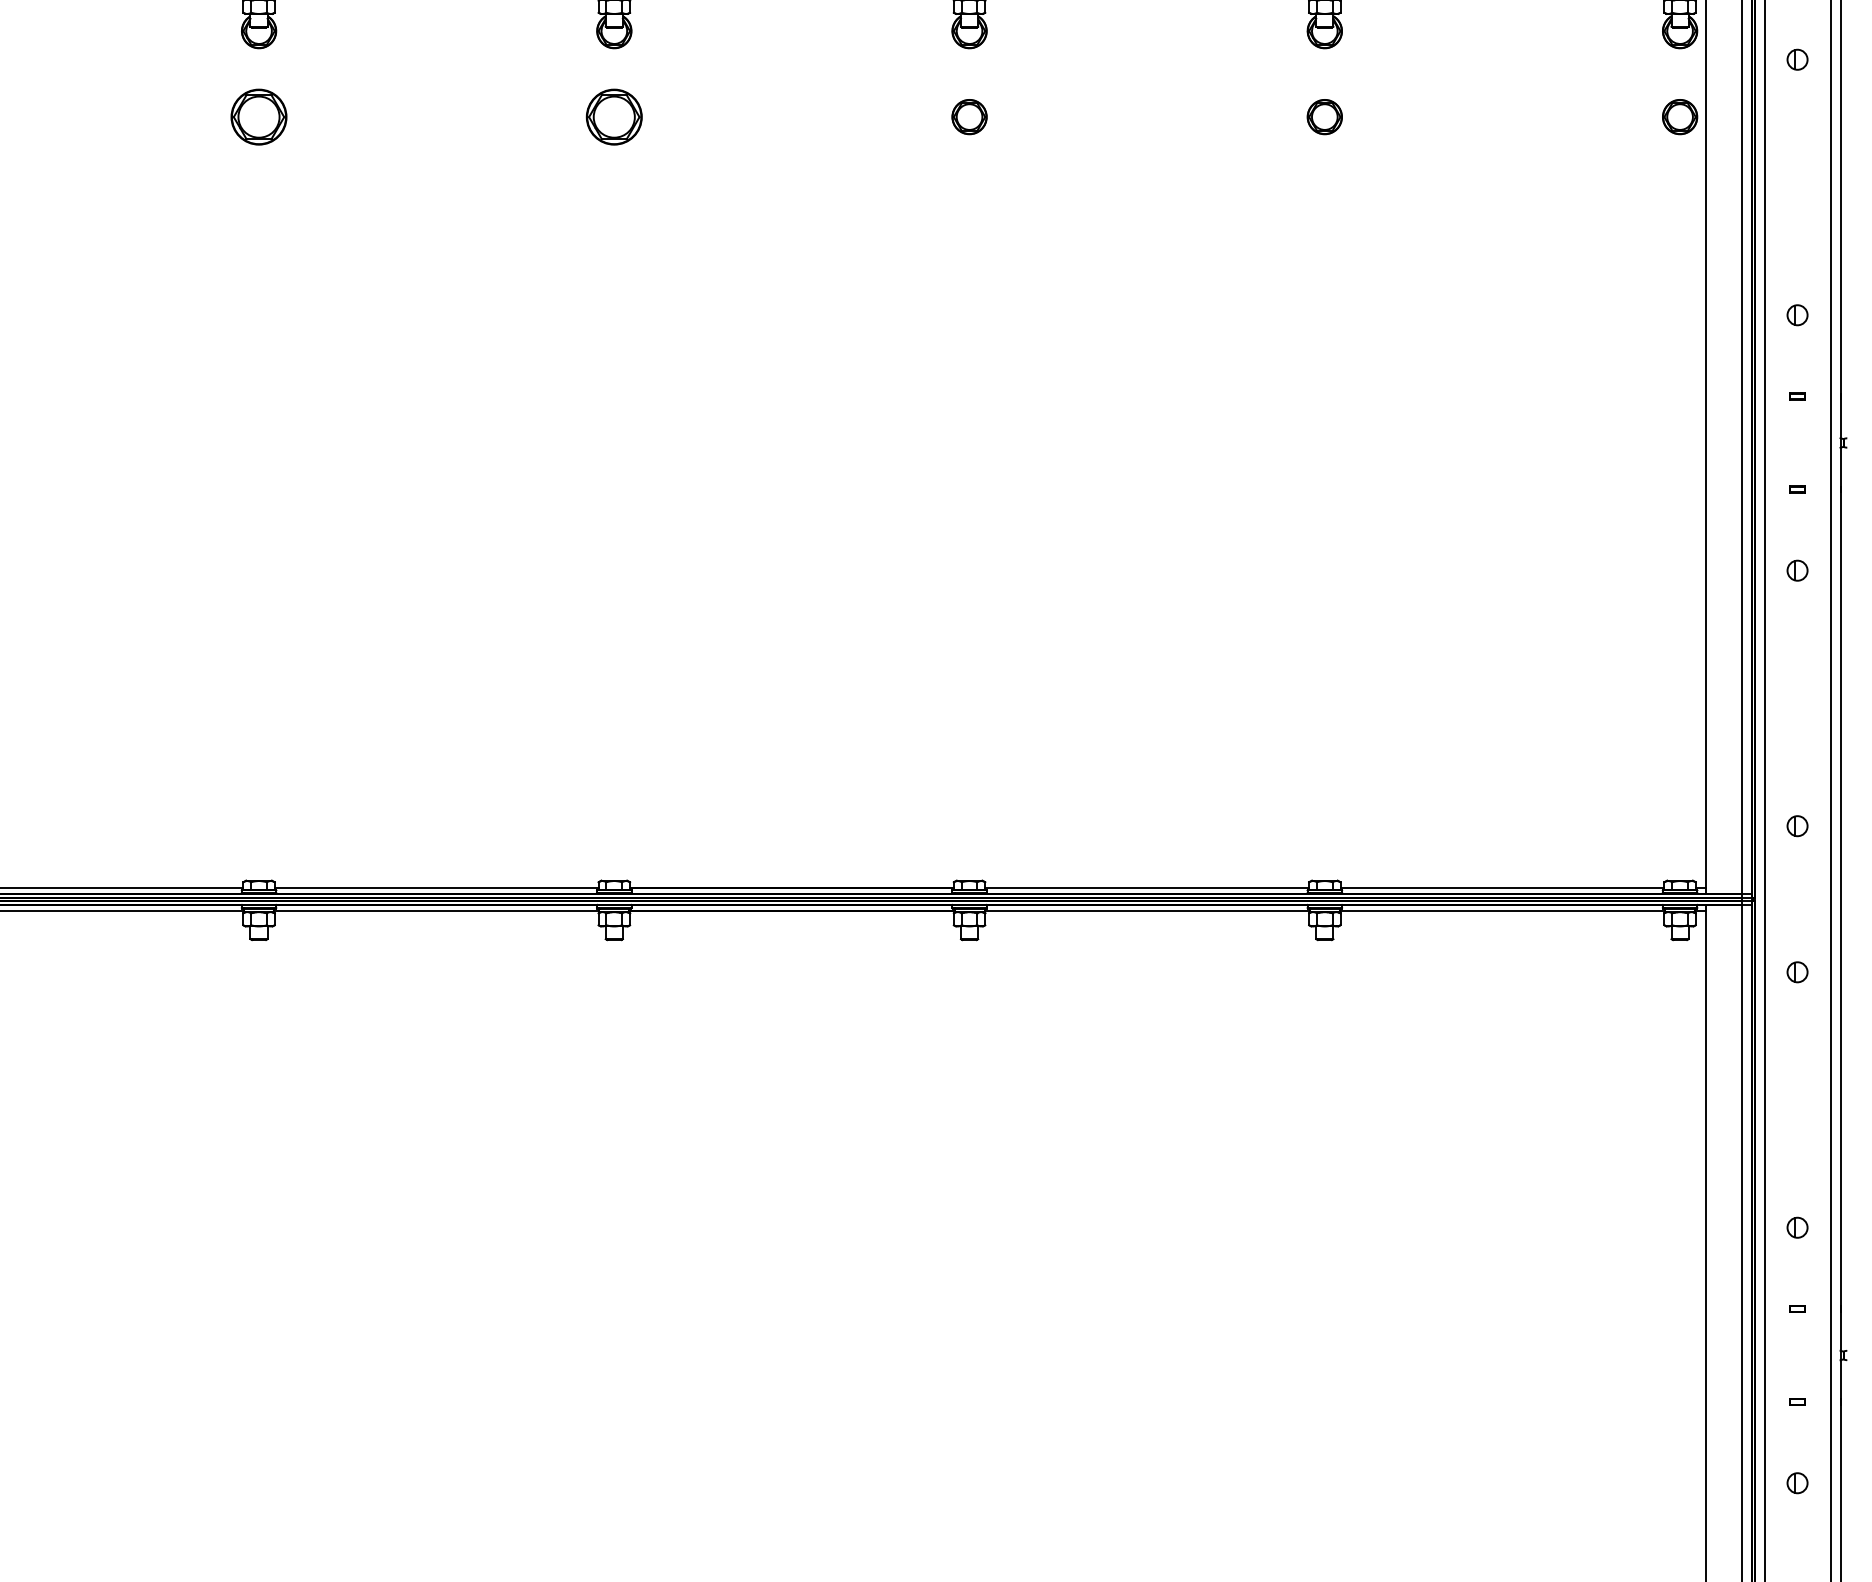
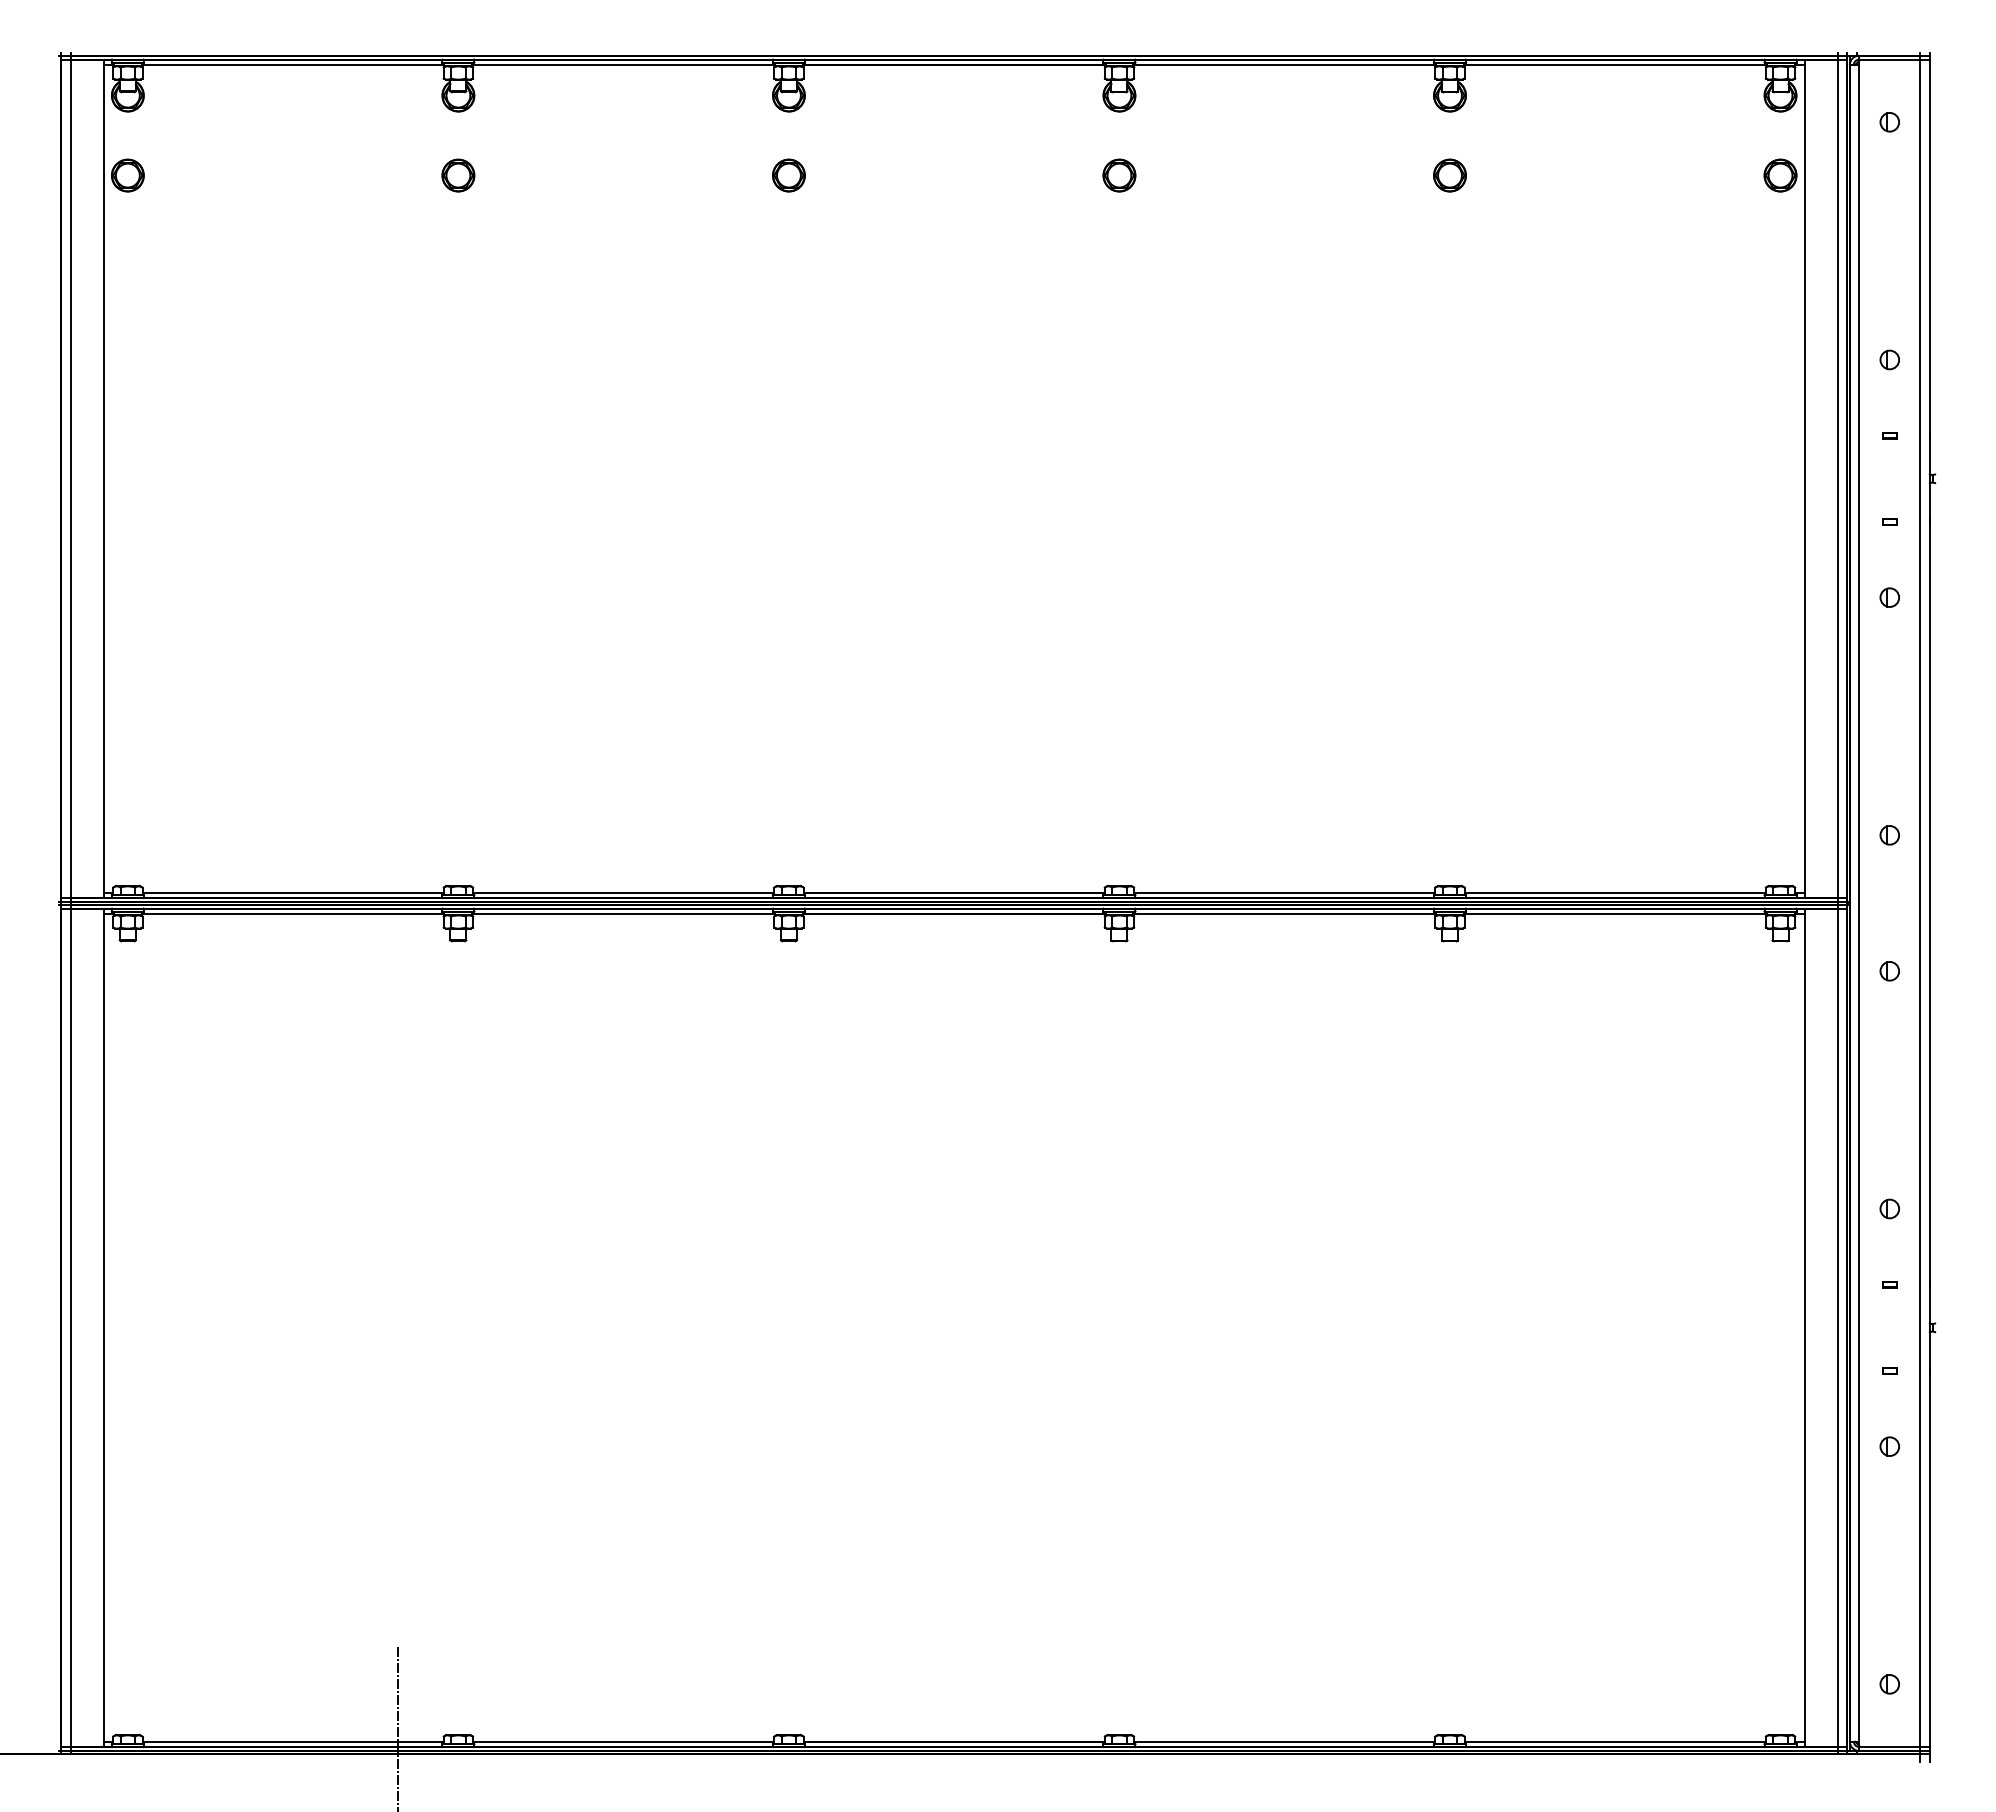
part: (259, 116) -> (458, 175), size x0.62
part: (613, 116) -> (788, 175), size x0.62

